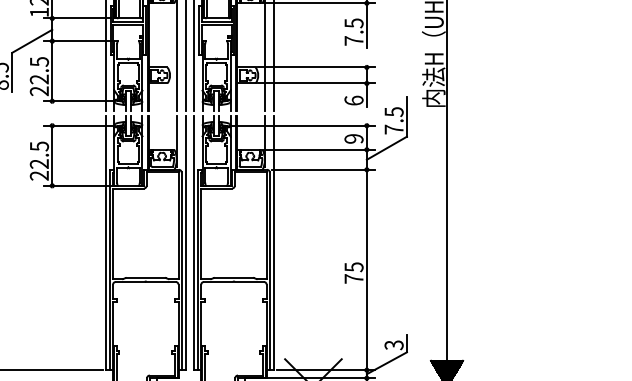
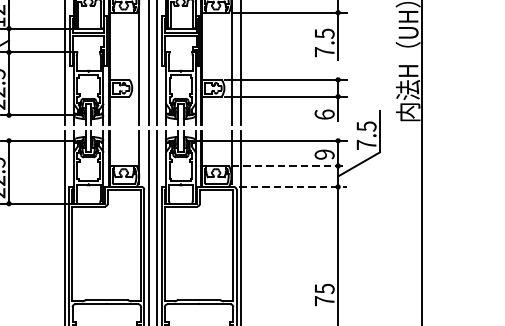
line: (320, 149) -> (289, 165), solid -> dashed
line: (324, 169) -> (293, 186), solid -> dashed

